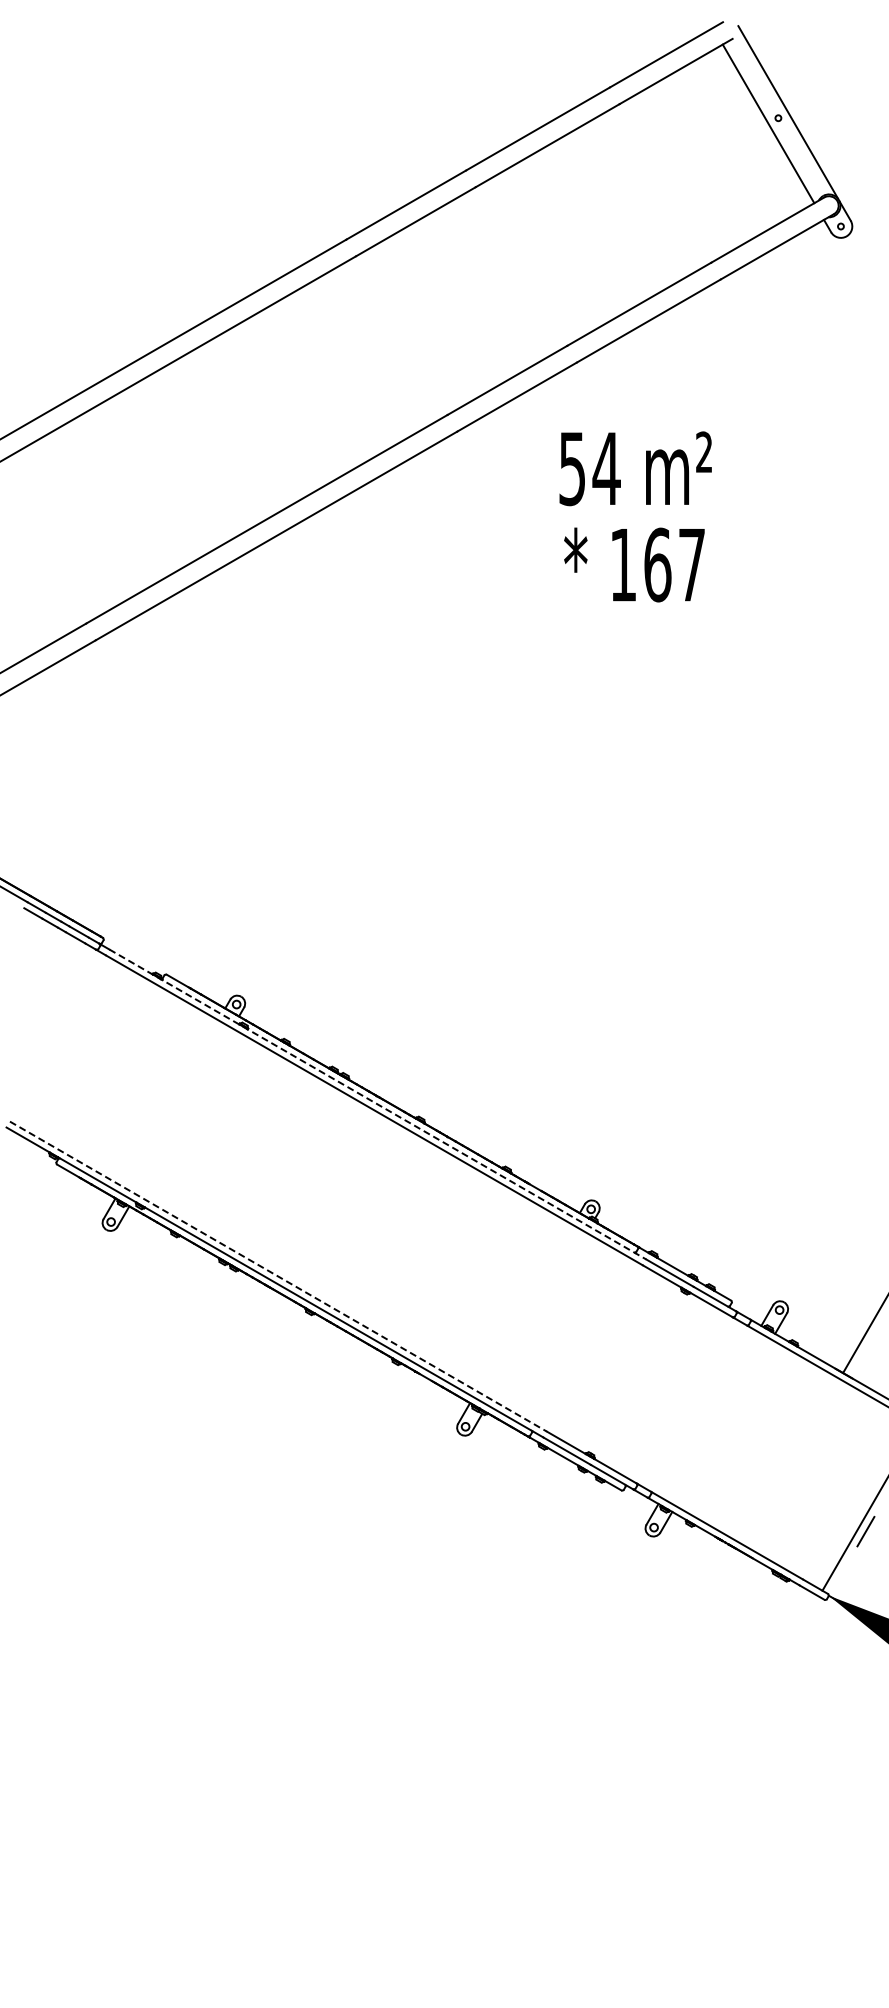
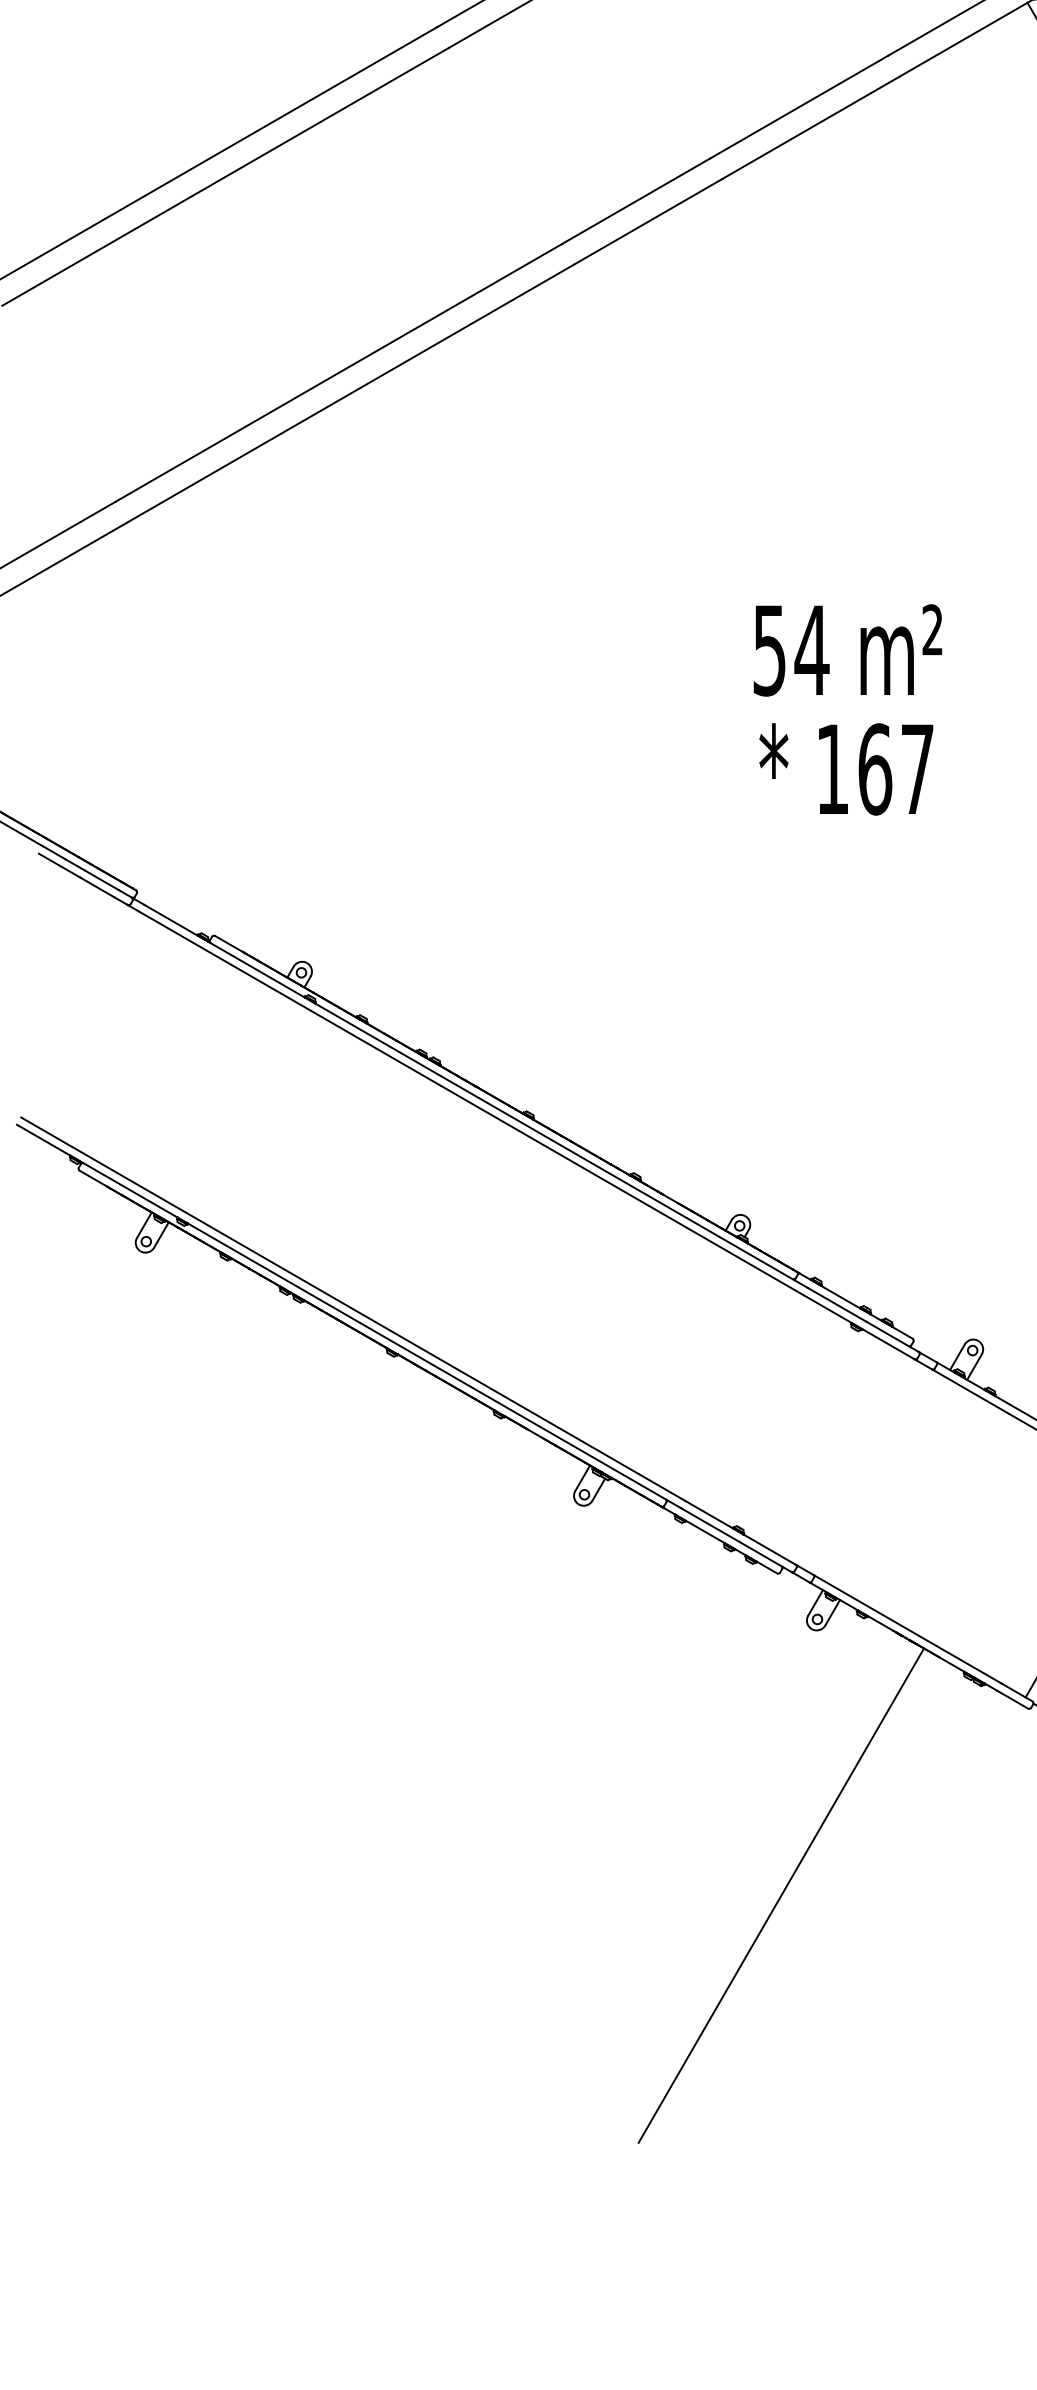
text: (635, 516) -> (847, 709), moved
line: (378, 1104) -> (476, 1096), dashed -> solid
line: (278, 1276) -> (353, 1308), dashed -> solid
line: (624, 1751) -> (780, 1896), added

